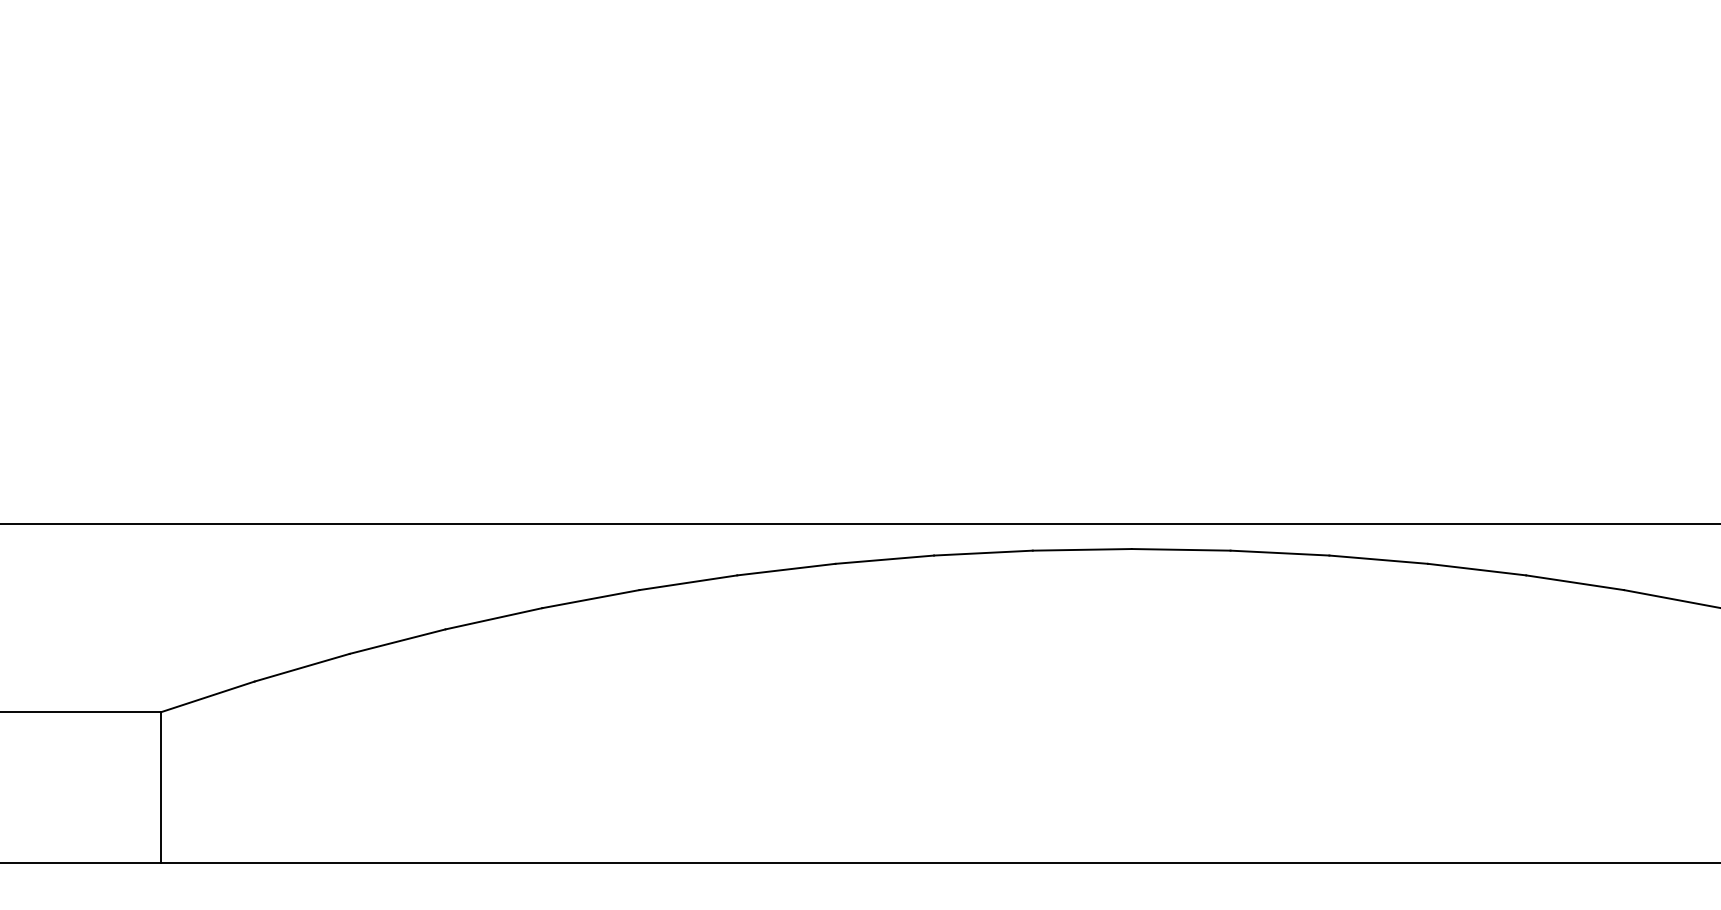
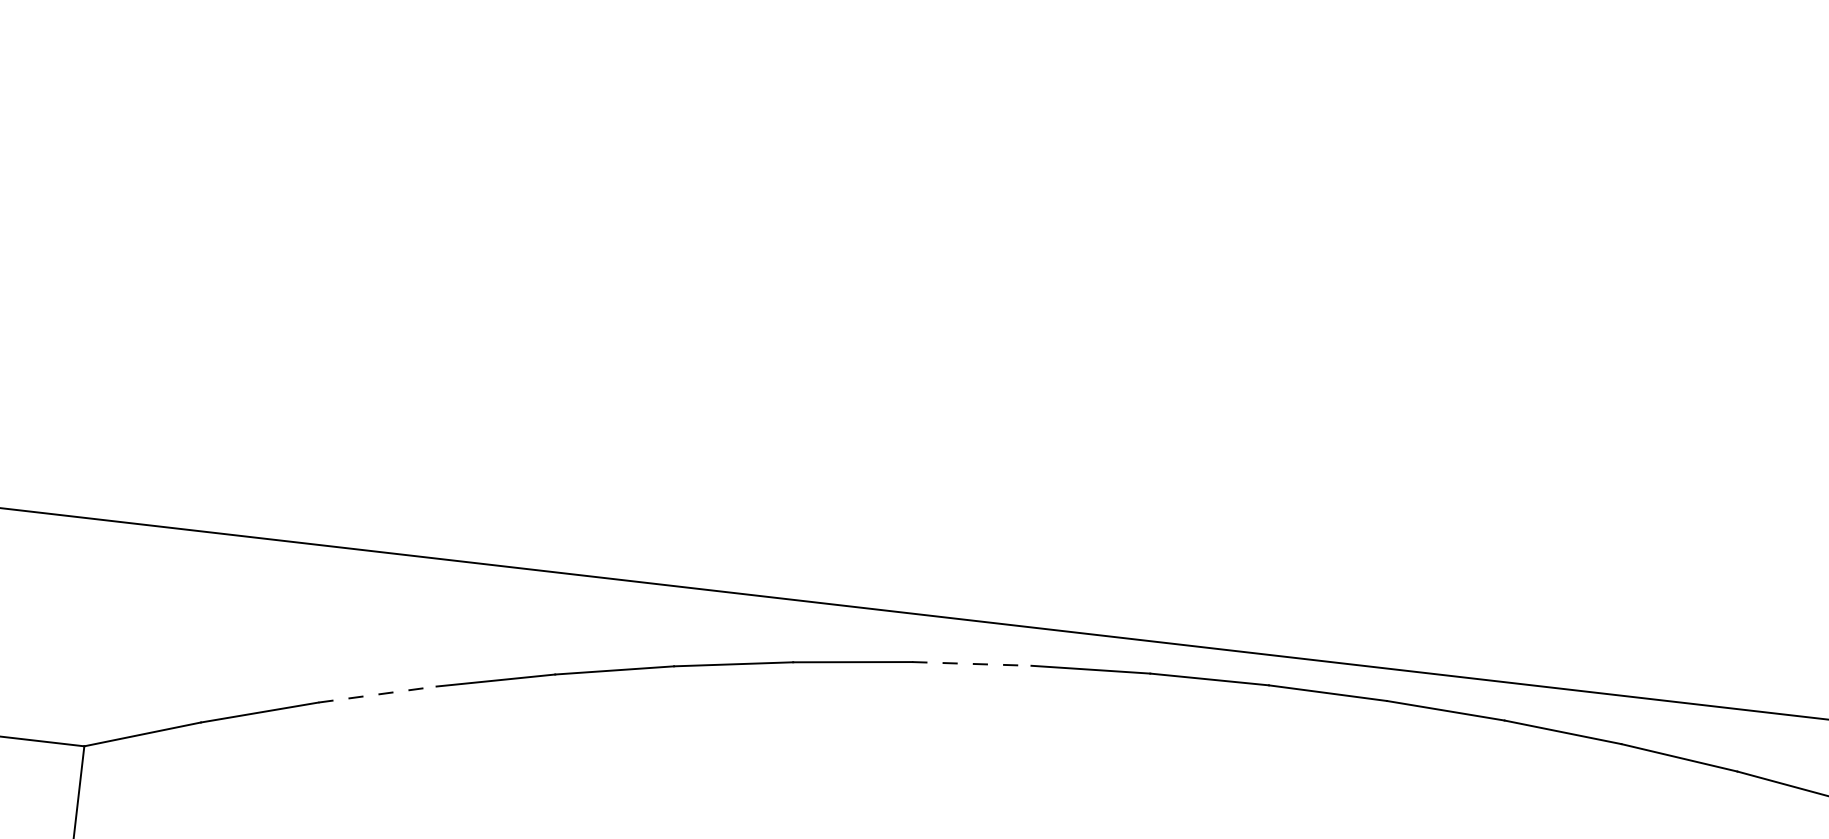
line: (885, 559) -> (972, 663), solid -> dashed
line: (398, 641) -> (378, 694), solid -> dashed

